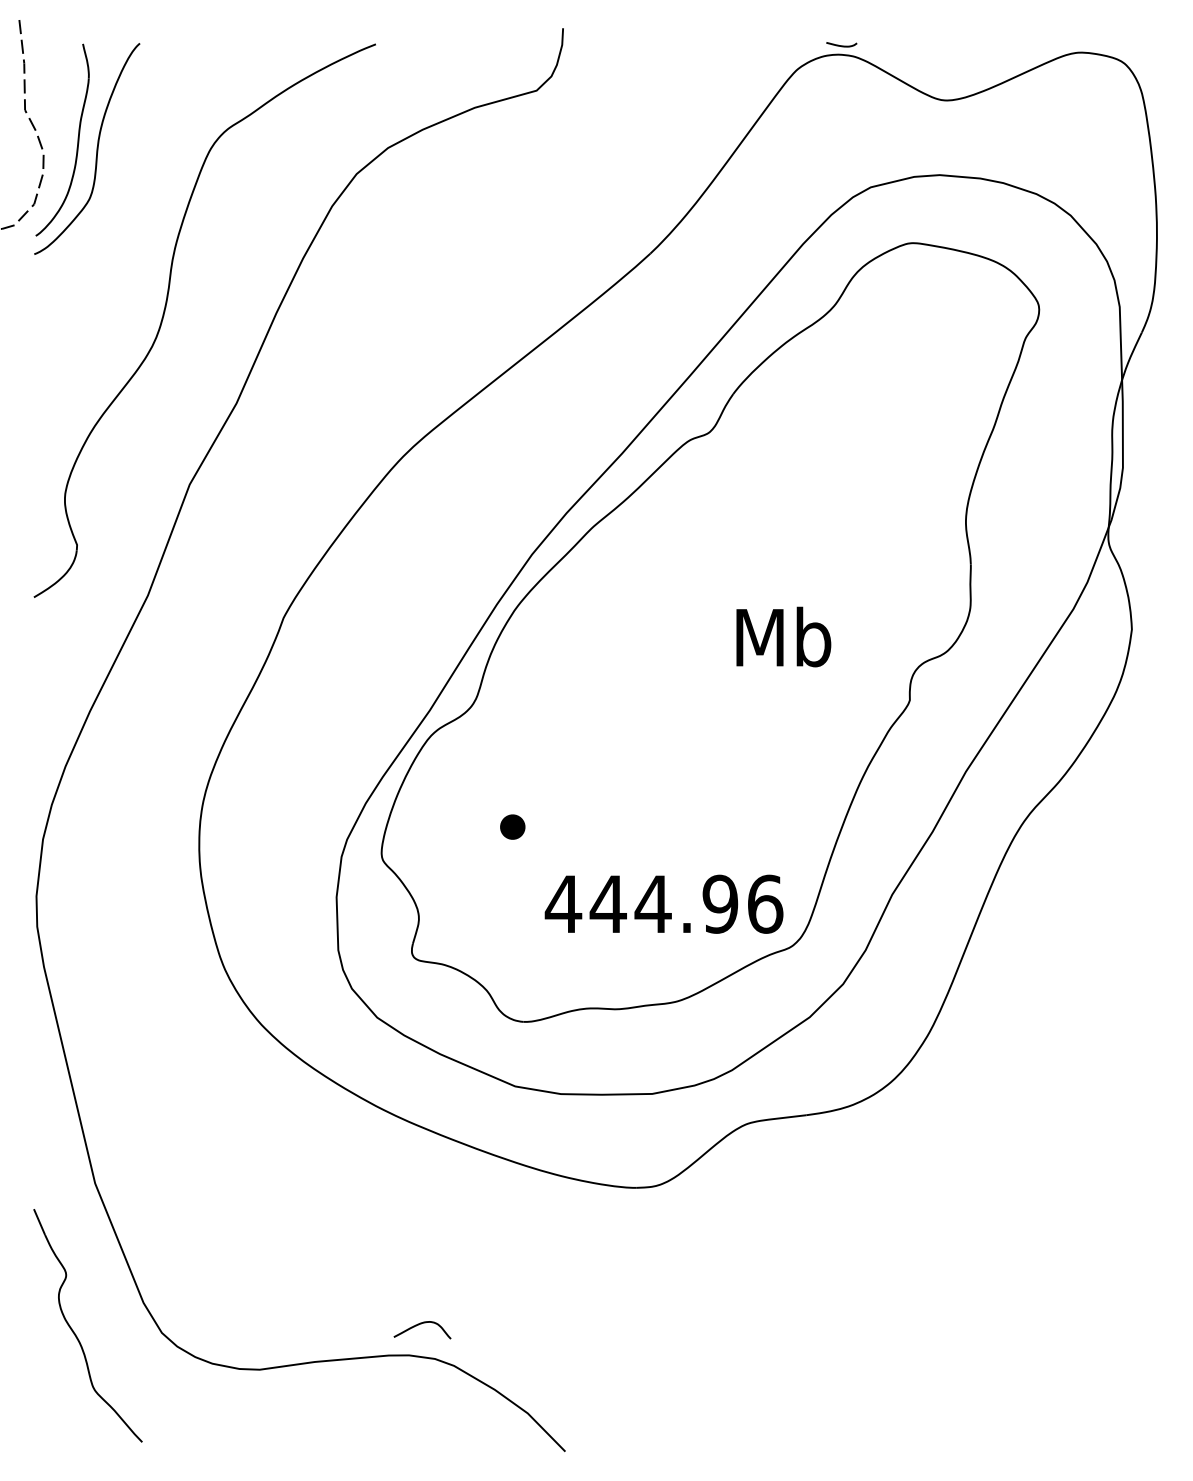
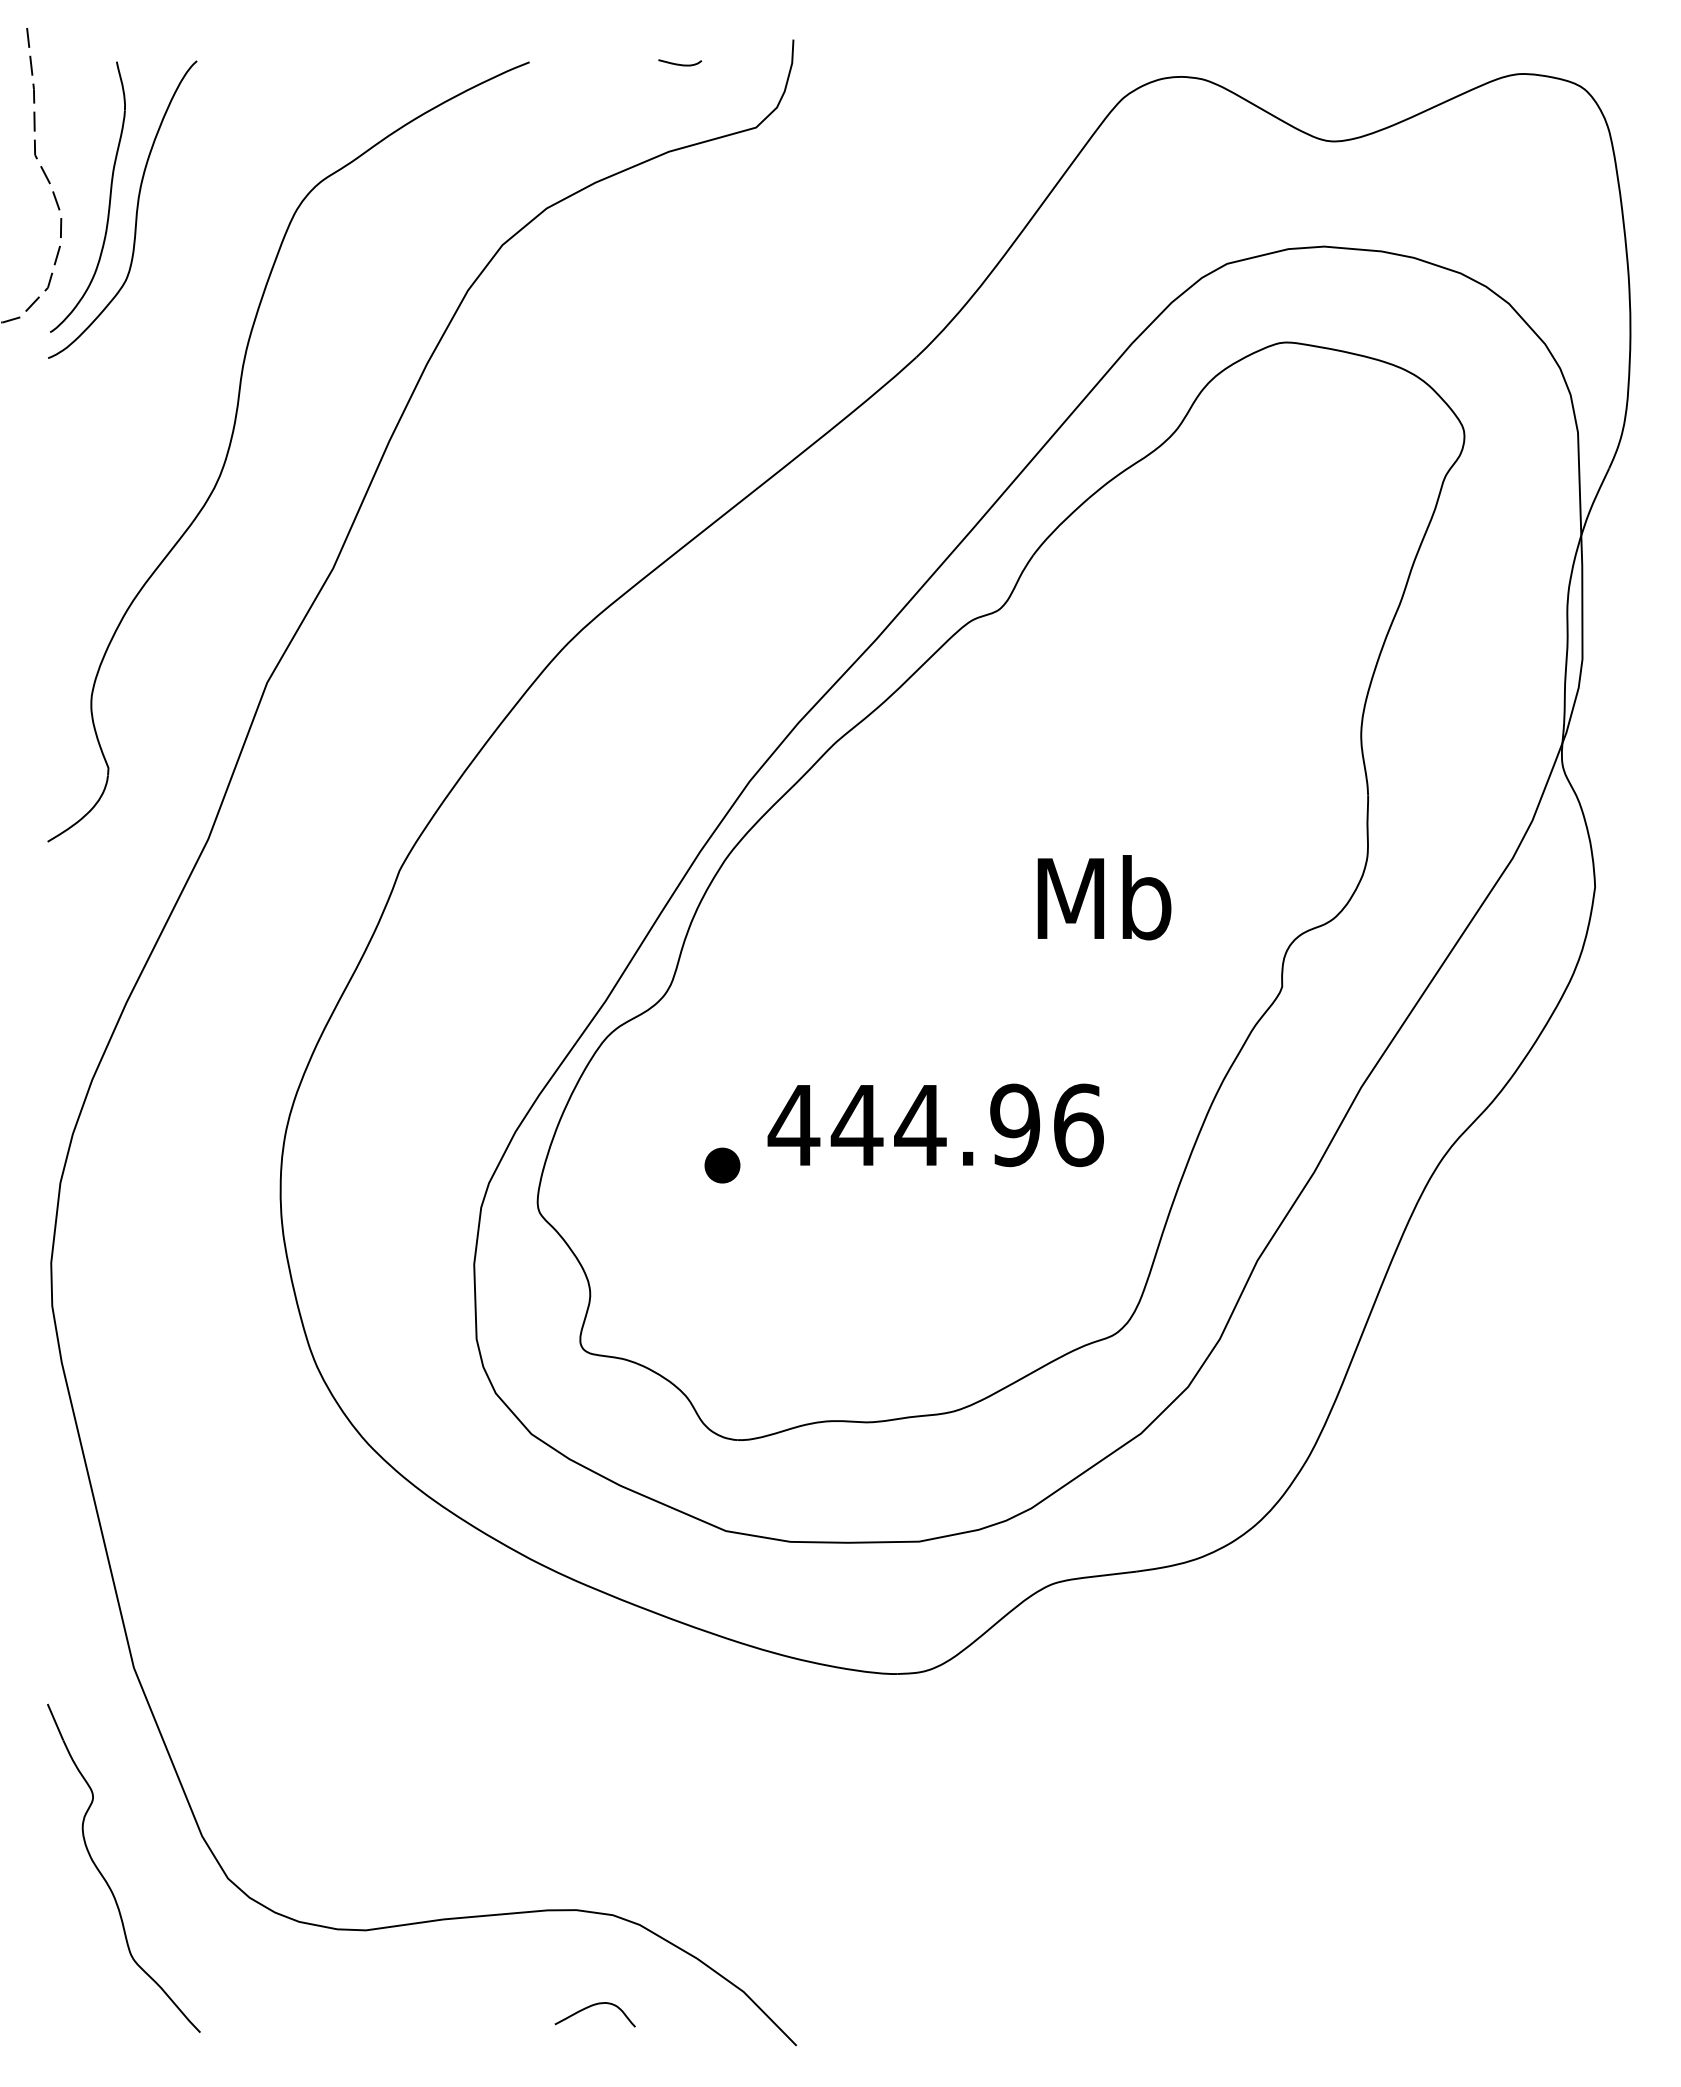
curve: (841, 45) -> (680, 64), moved
text: (663, 904) -> (935, 1125), moved
curve: (419, 1325) -> (590, 2007), moved

